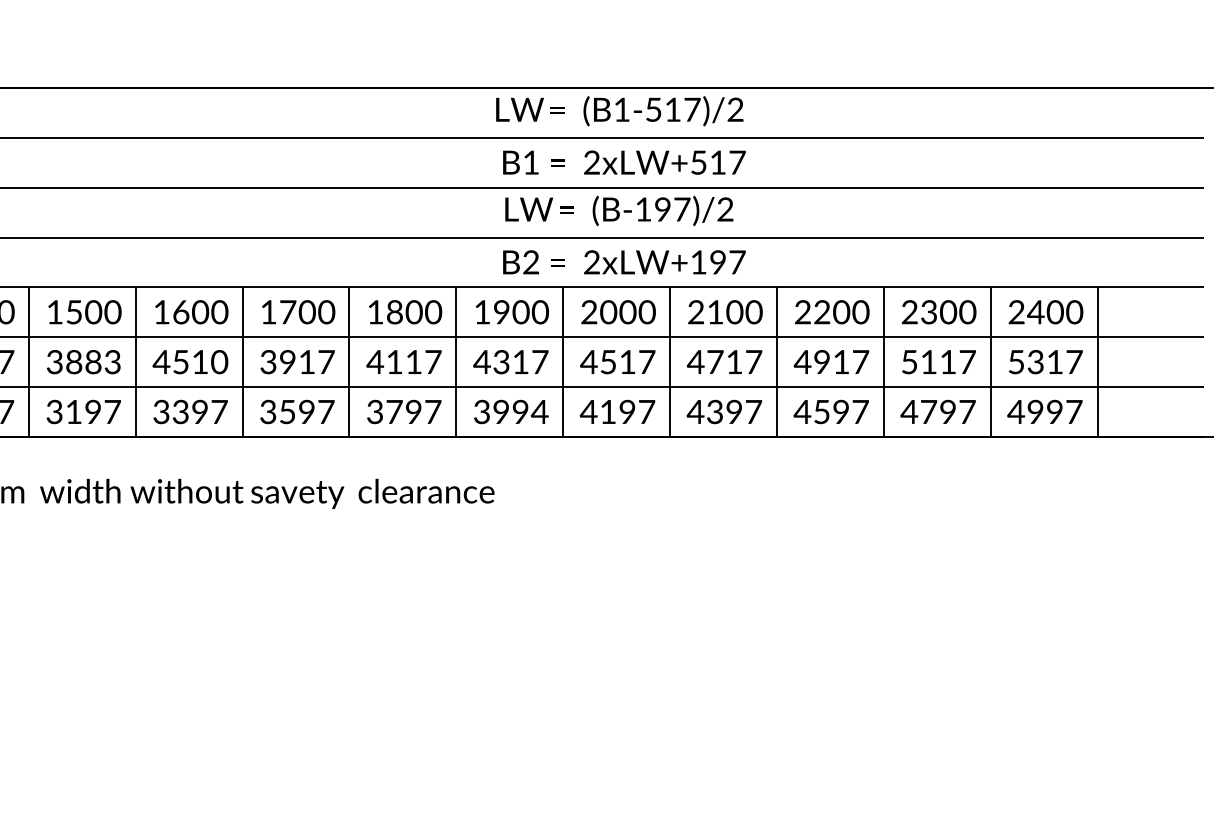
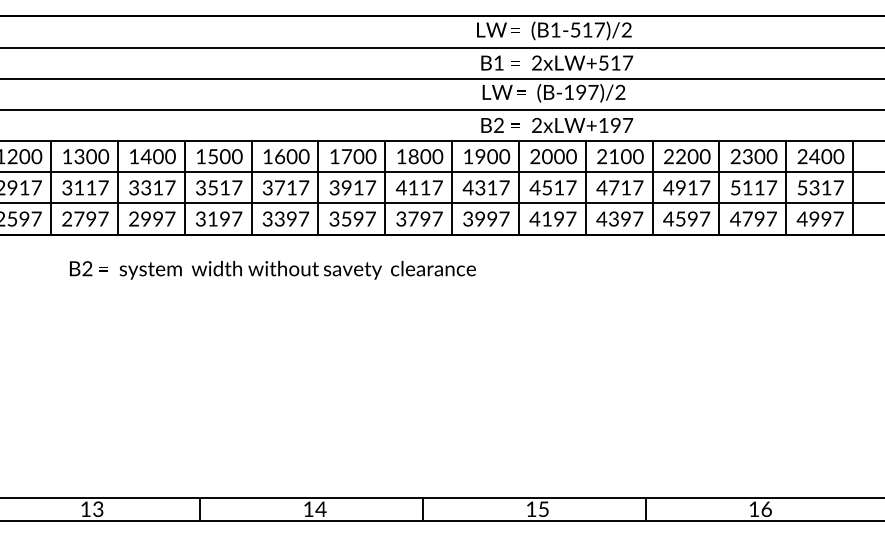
text: (94, 361) -> (225, 187), 3883 -> 3517
text: (189, 361) -> (285, 187), 4510 -> 3717
text: (538, 411) -> (503, 218), 3994 -> 3997

